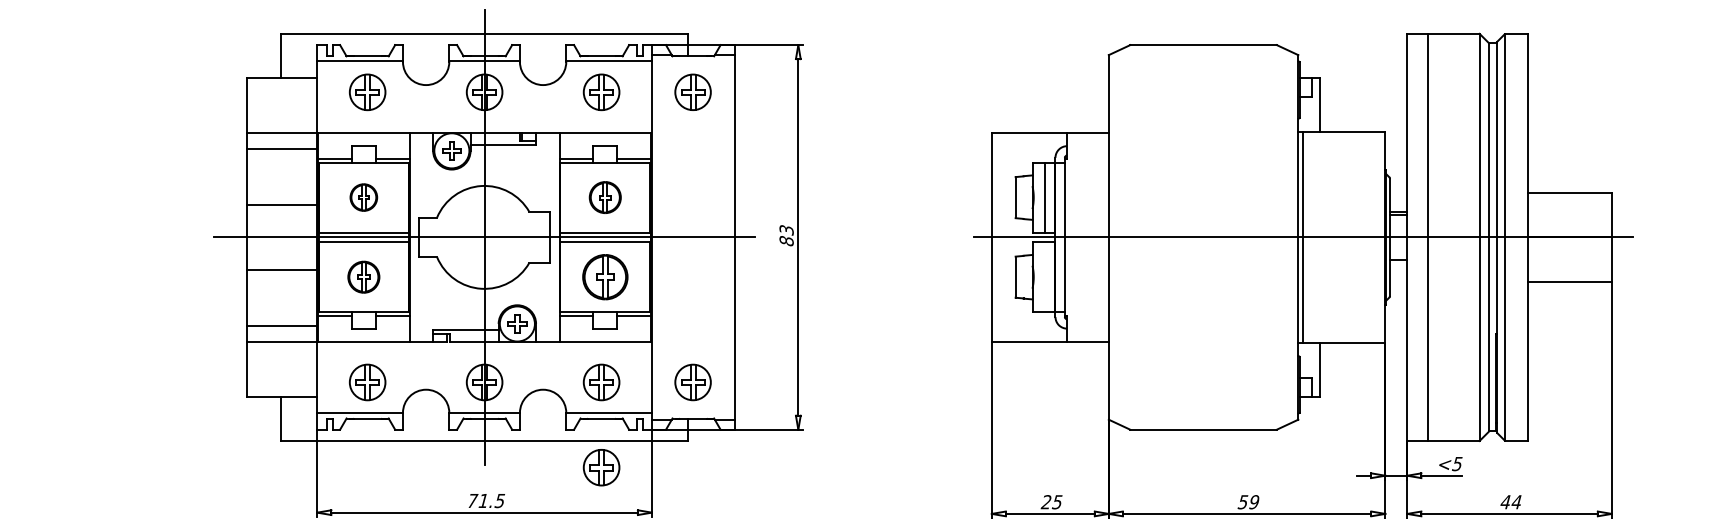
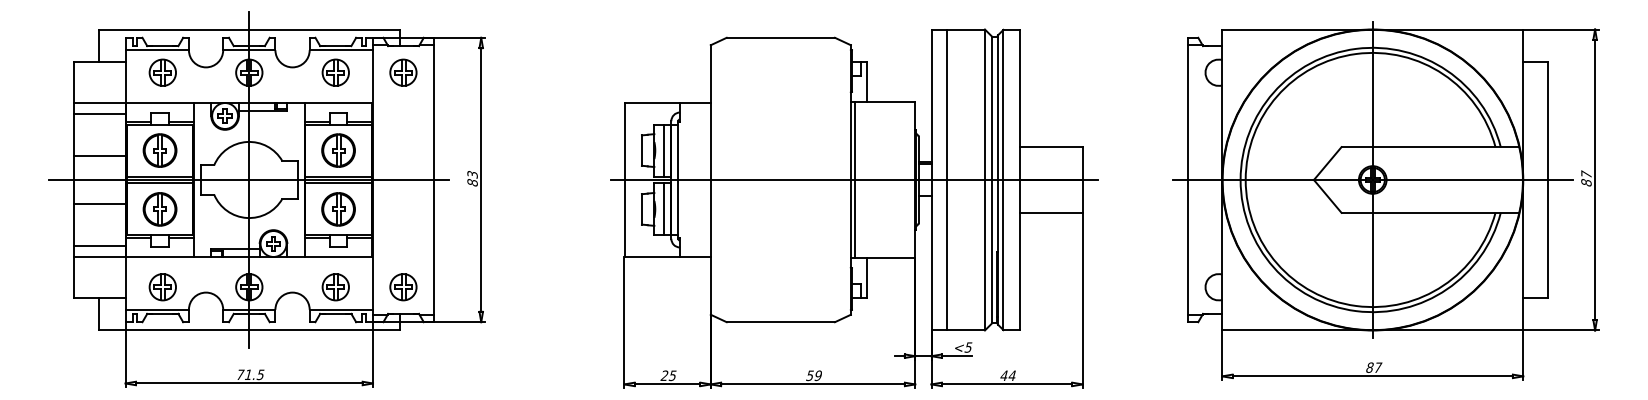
part: (363, 197) -> (159, 150), size x1.67
part: (605, 197) -> (338, 150), size x1.43
part: (363, 277) -> (159, 209), size x1.43
line: (1044, 277) -> (663, 209), added
part: (601, 468) -> (335, 350), removed

